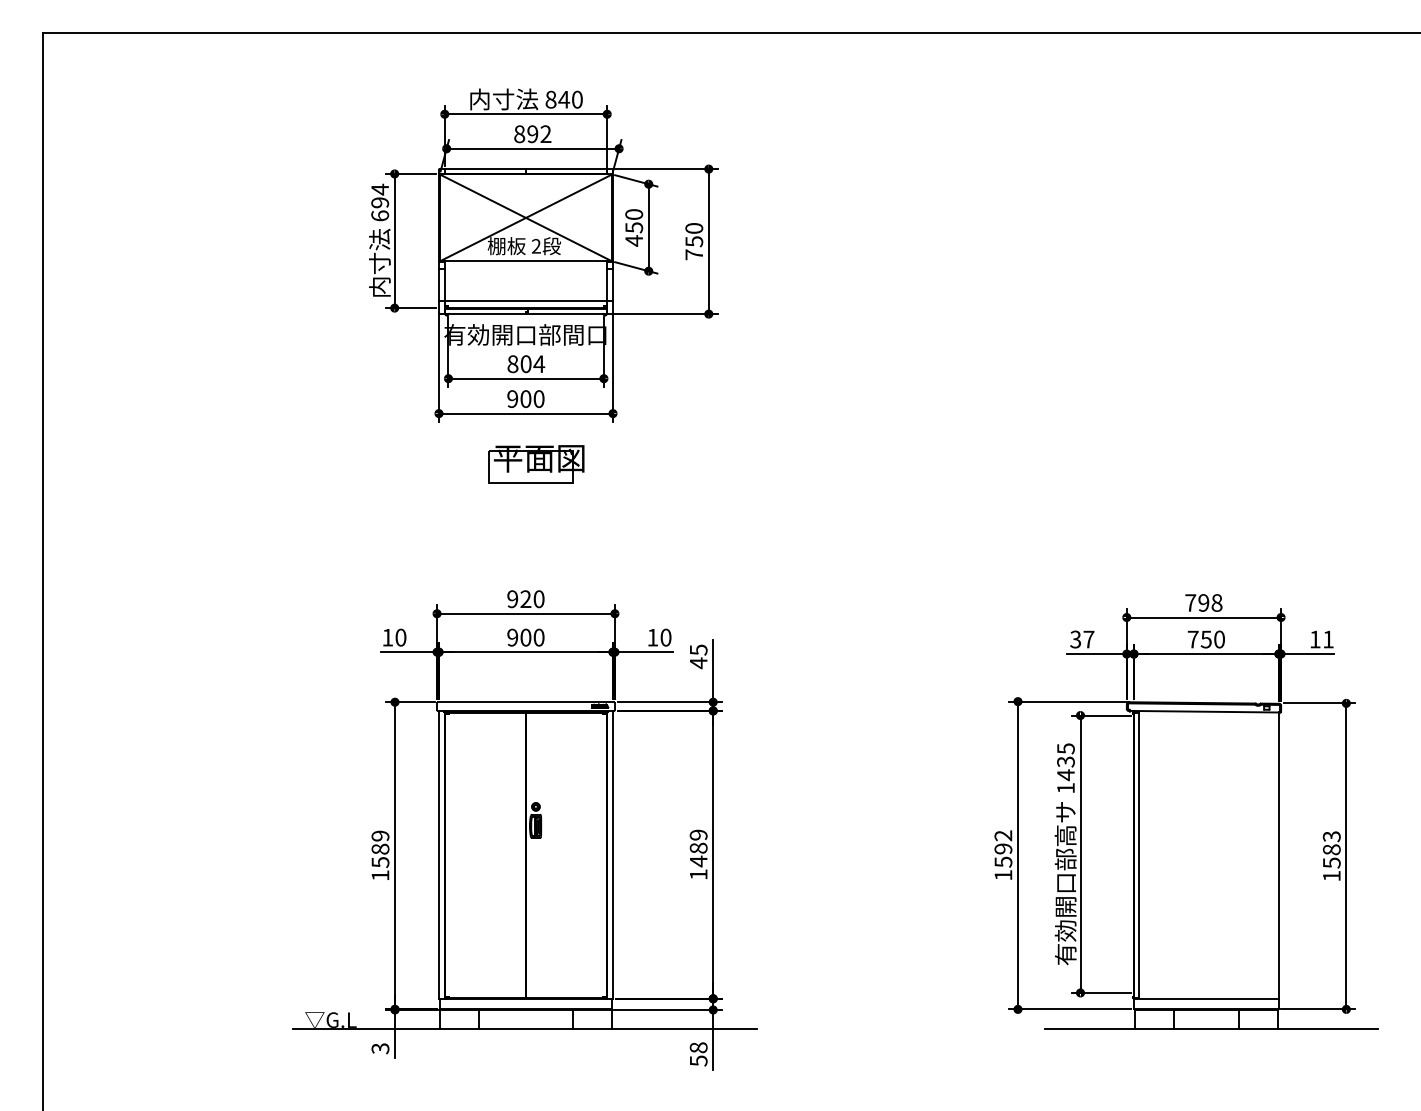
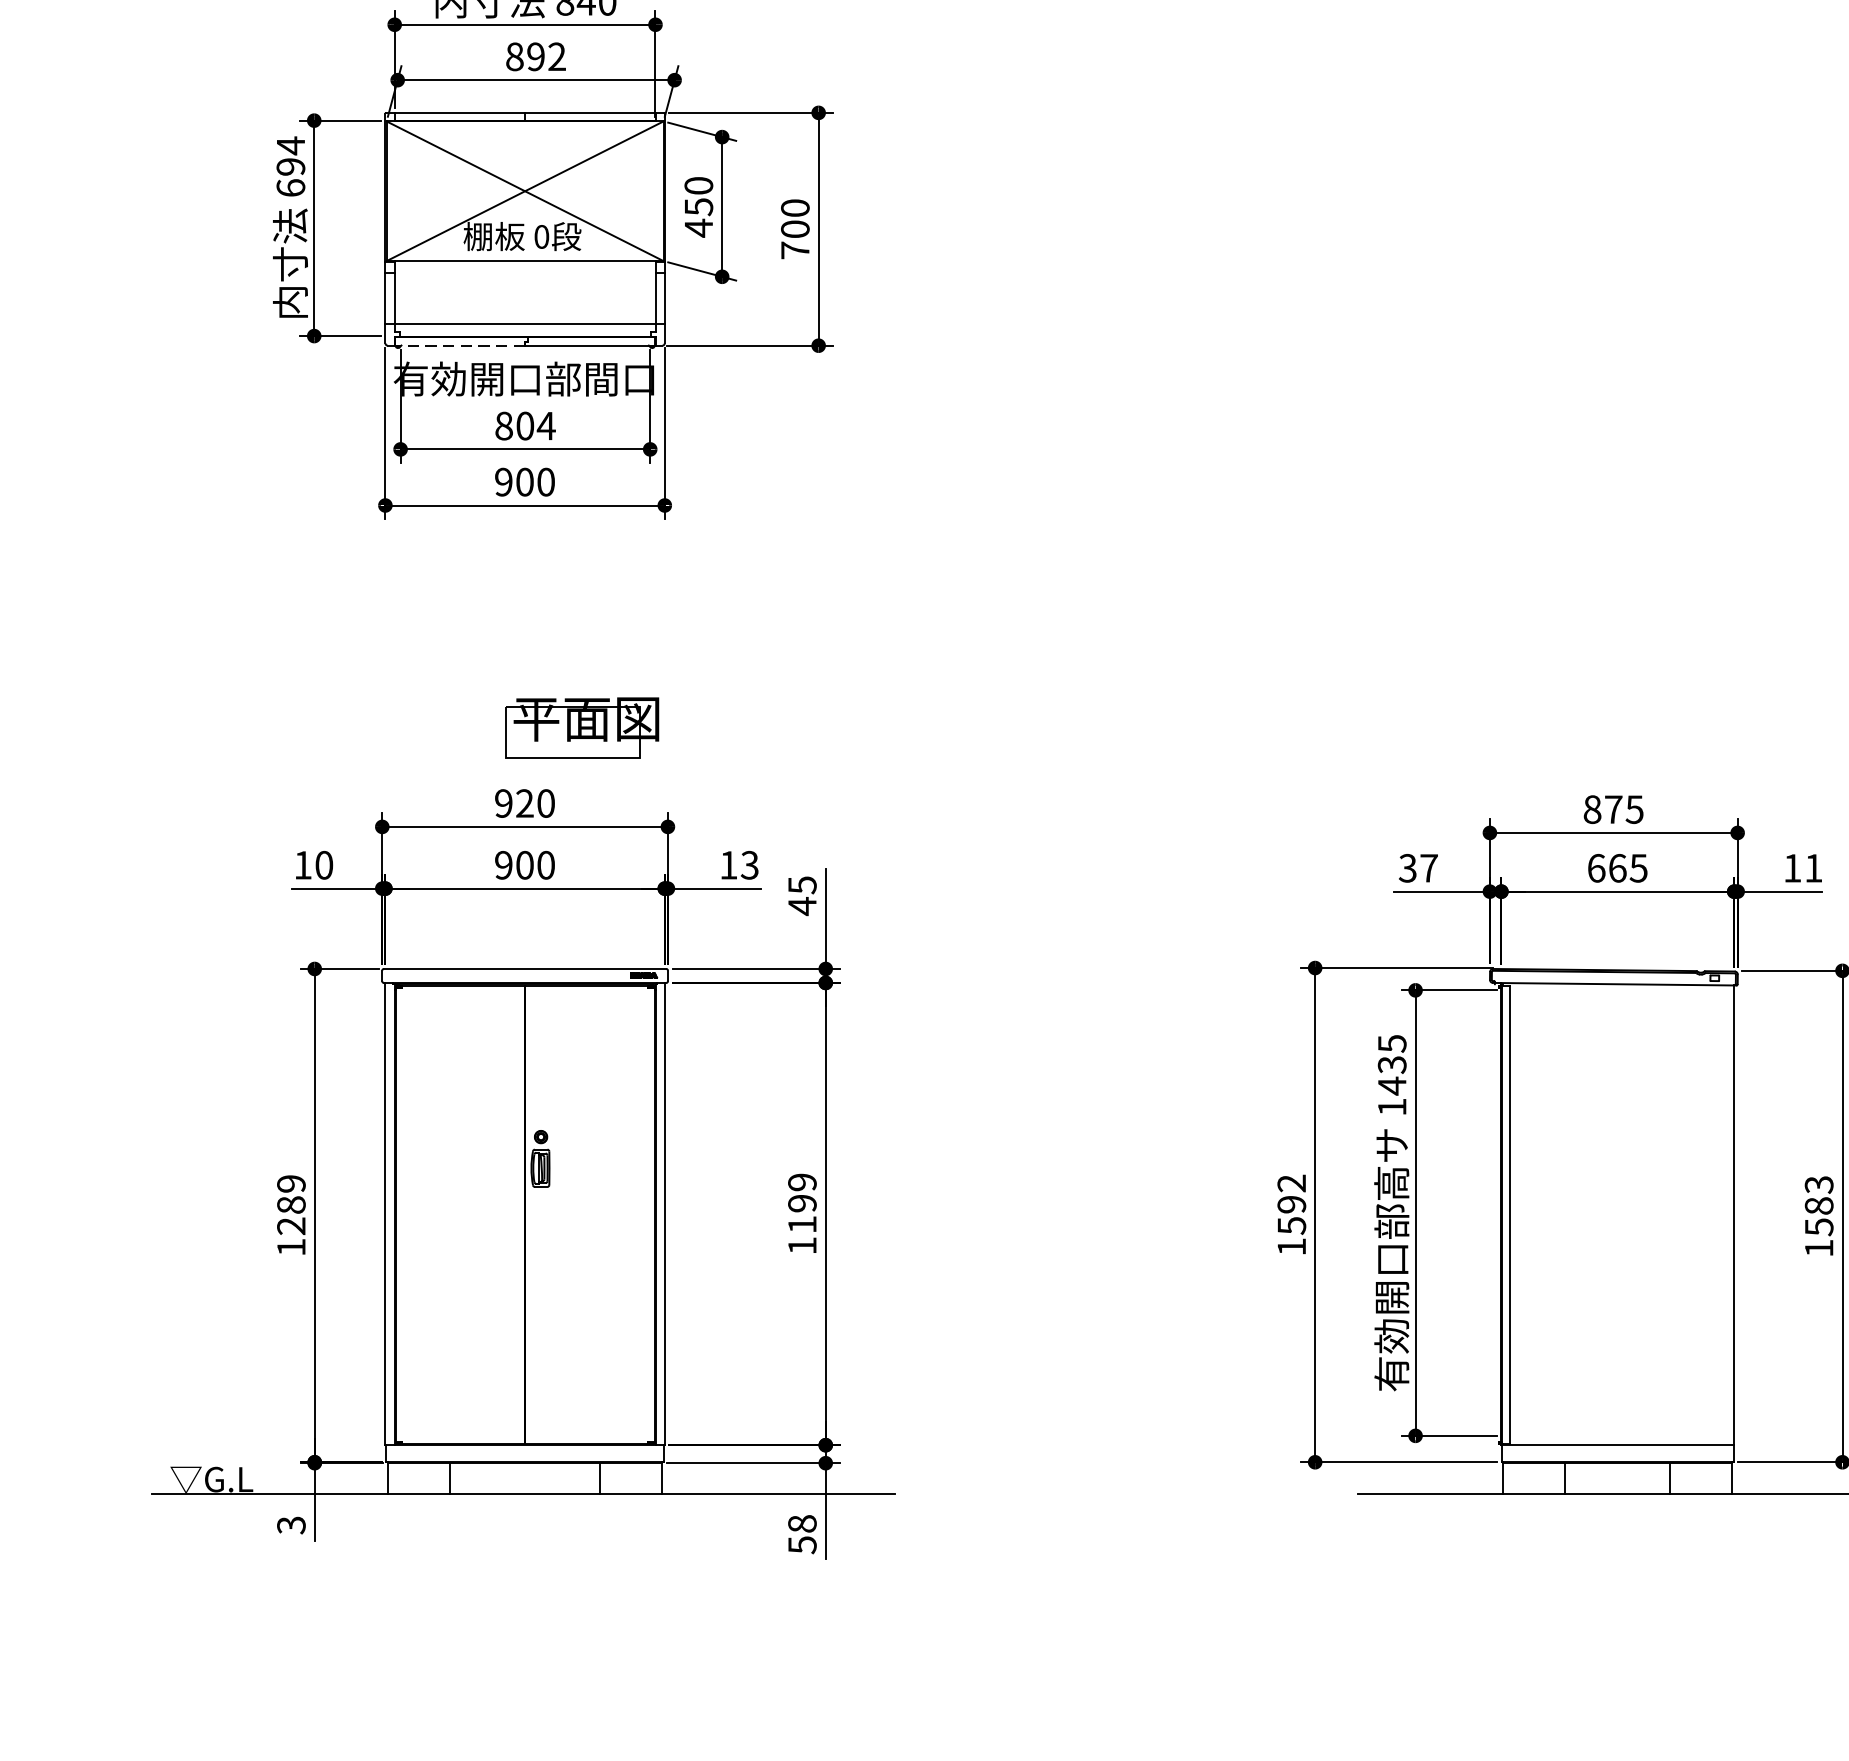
text: (694, 241) -> (795, 229), 750 -> 700
text: (536, 246) -> (541, 237), 2 -> 0
line: (485, 314) -> (460, 346), solid -> dashed
part: (536, 464) -> (582, 728), moved
text: (1203, 602) -> (1613, 808), 798 -> 875
text: (665, 637) -> (749, 865), 10 -> 13
text: (1205, 639) -> (1616, 868), 750 -> 665
text: (698, 854) -> (802, 1213), 1489 -> 1199
text: (380, 862) -> (291, 1226), 1589 -> 1289

